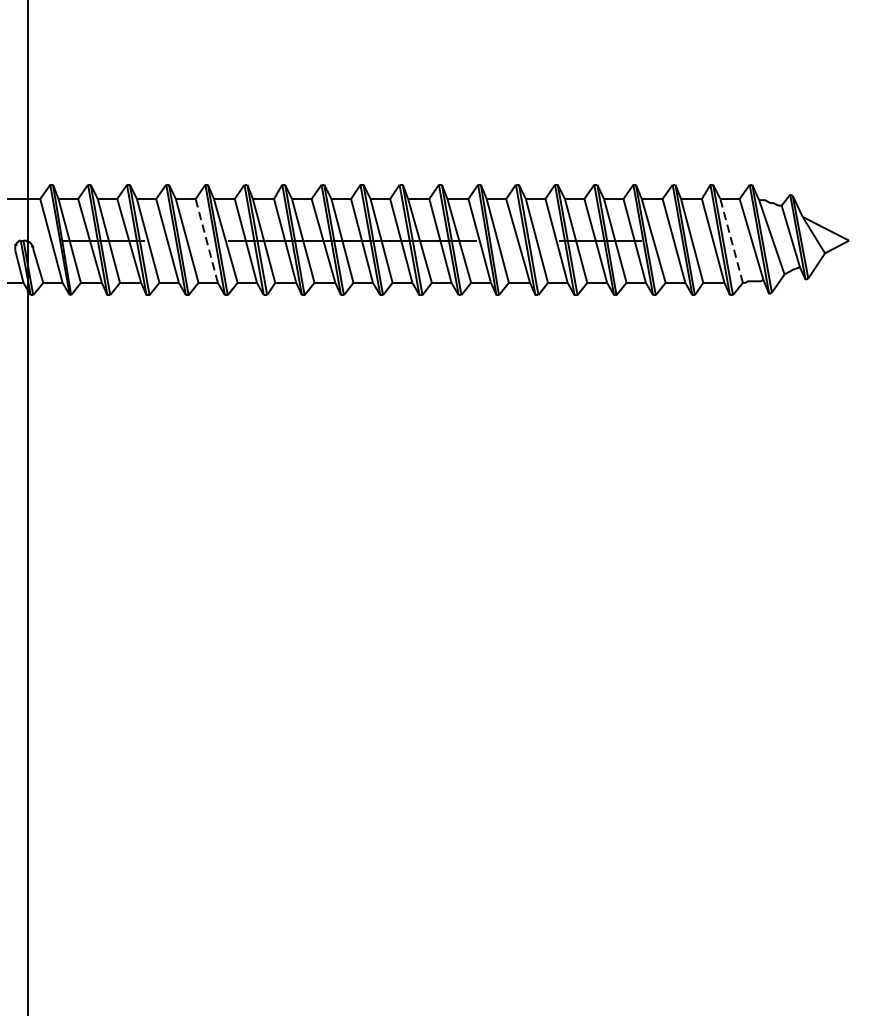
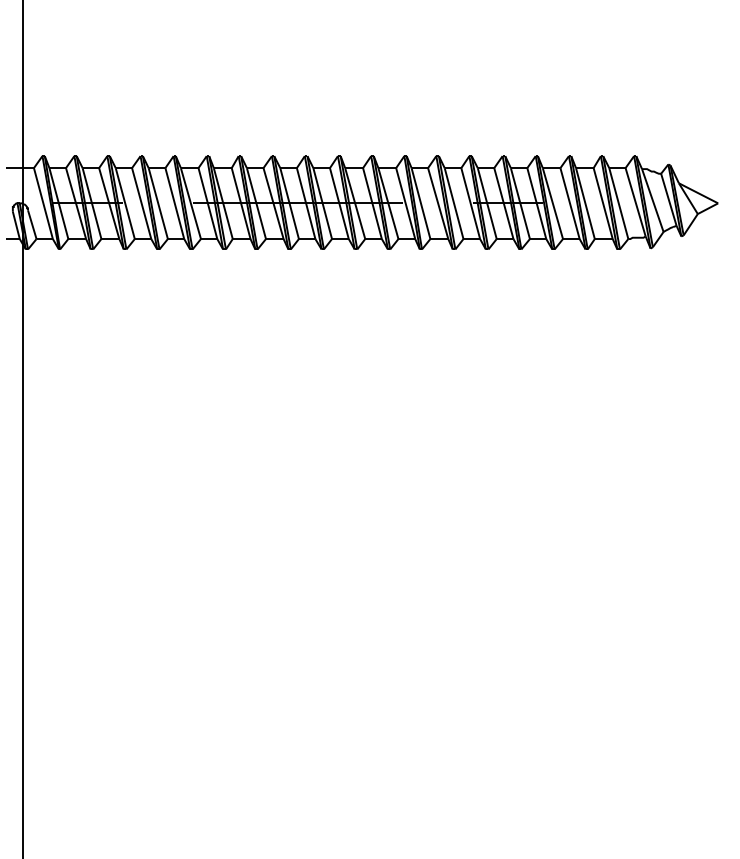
line: (206, 240) -> (174, 203), dashed -> solid
line: (731, 240) -> (618, 203), dashed -> solid

